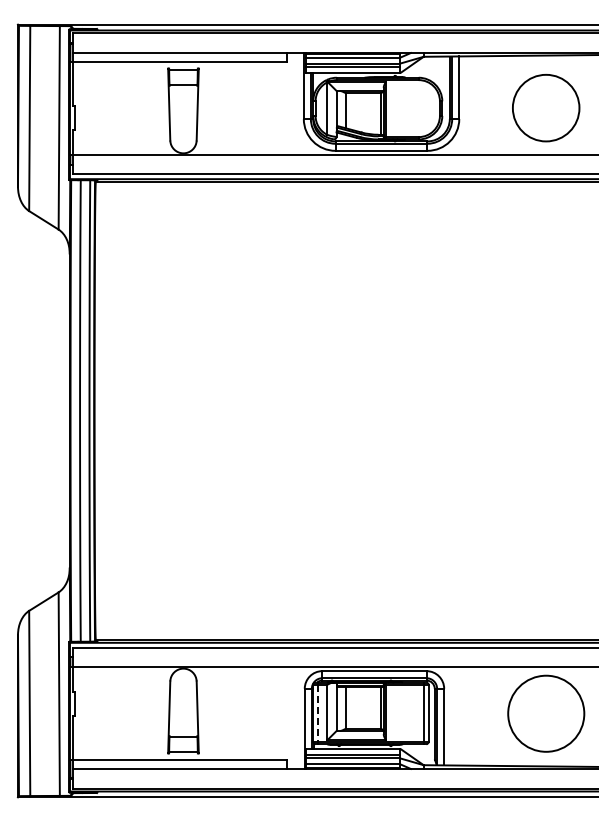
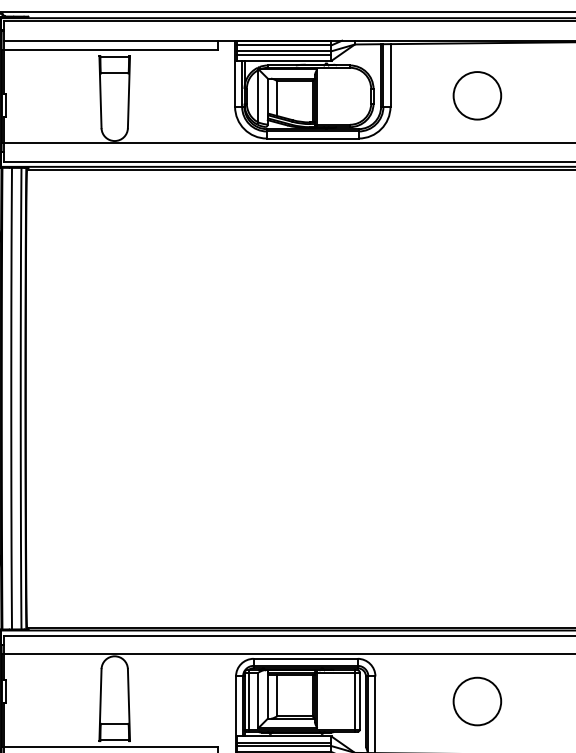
circle: (545, 107) -> (476, 95), size x0.71
line: (317, 713) -> (248, 701), dashed -> solid
circle: (545, 713) -> (476, 701), size x0.62

